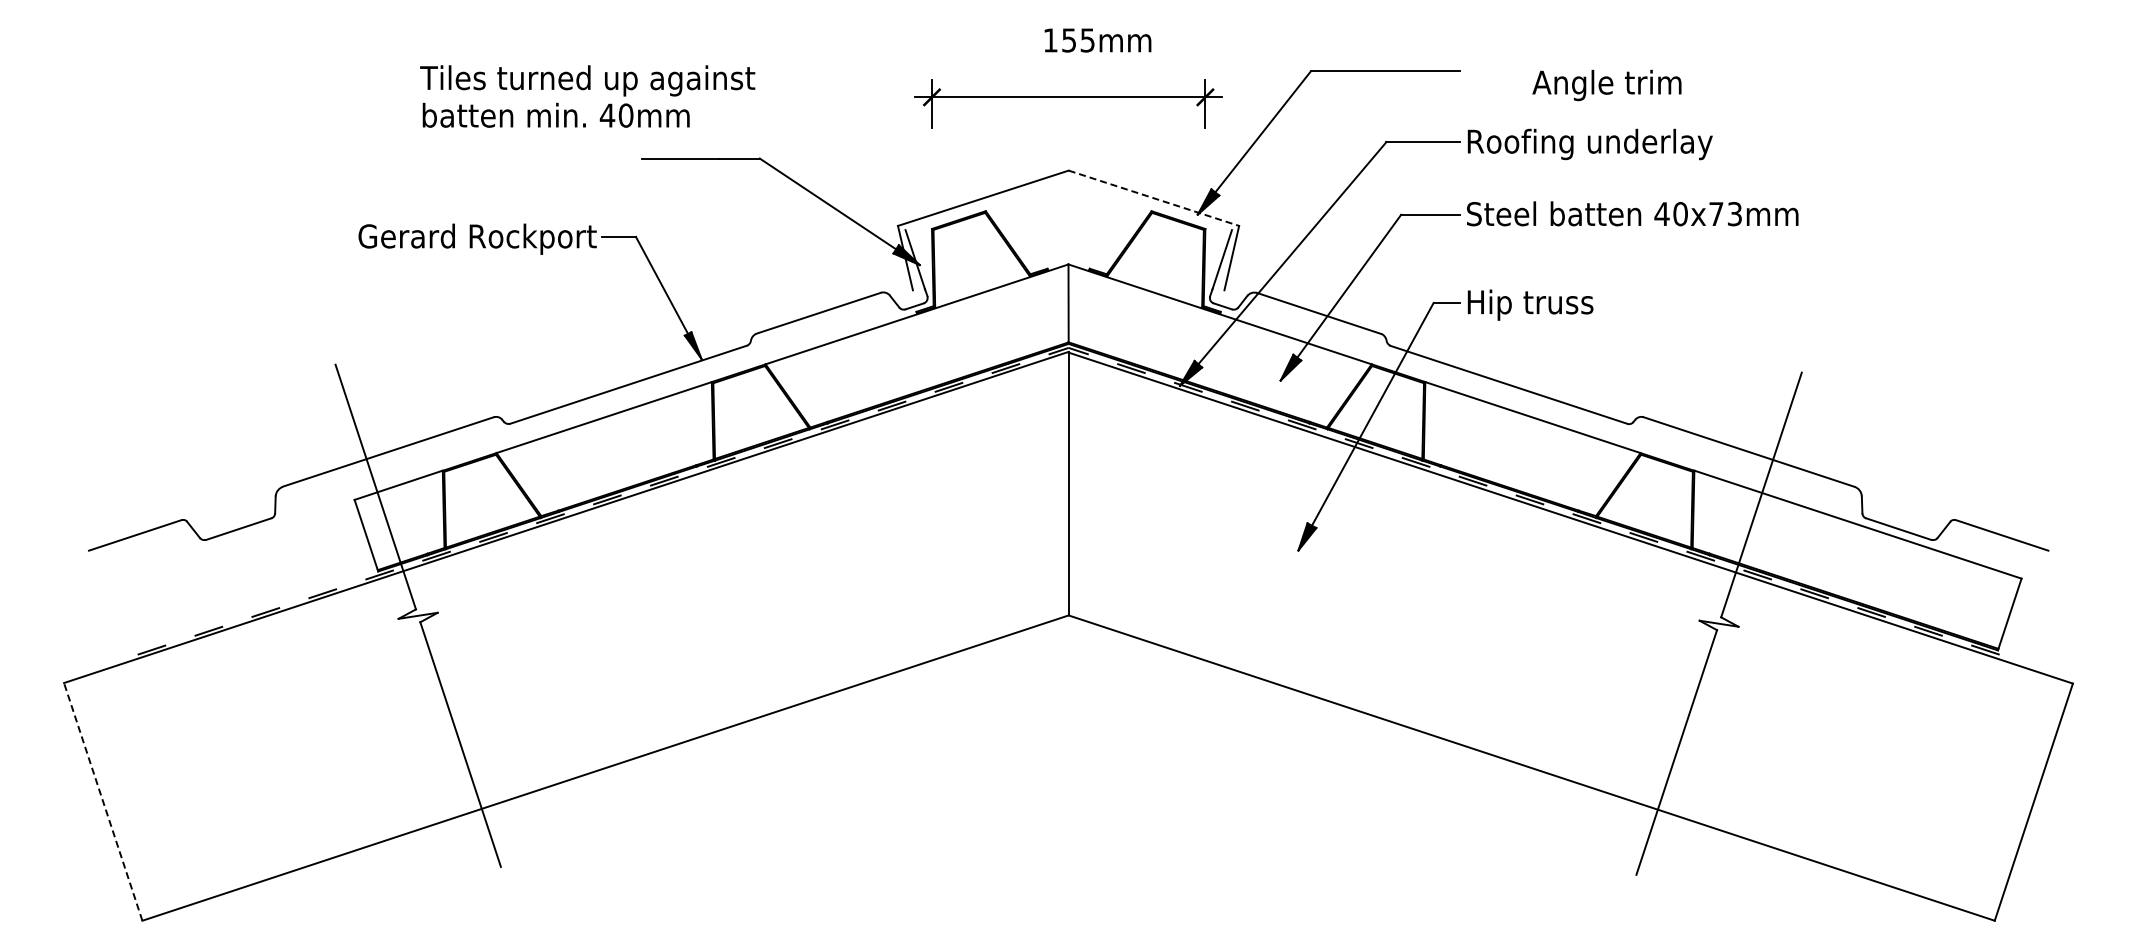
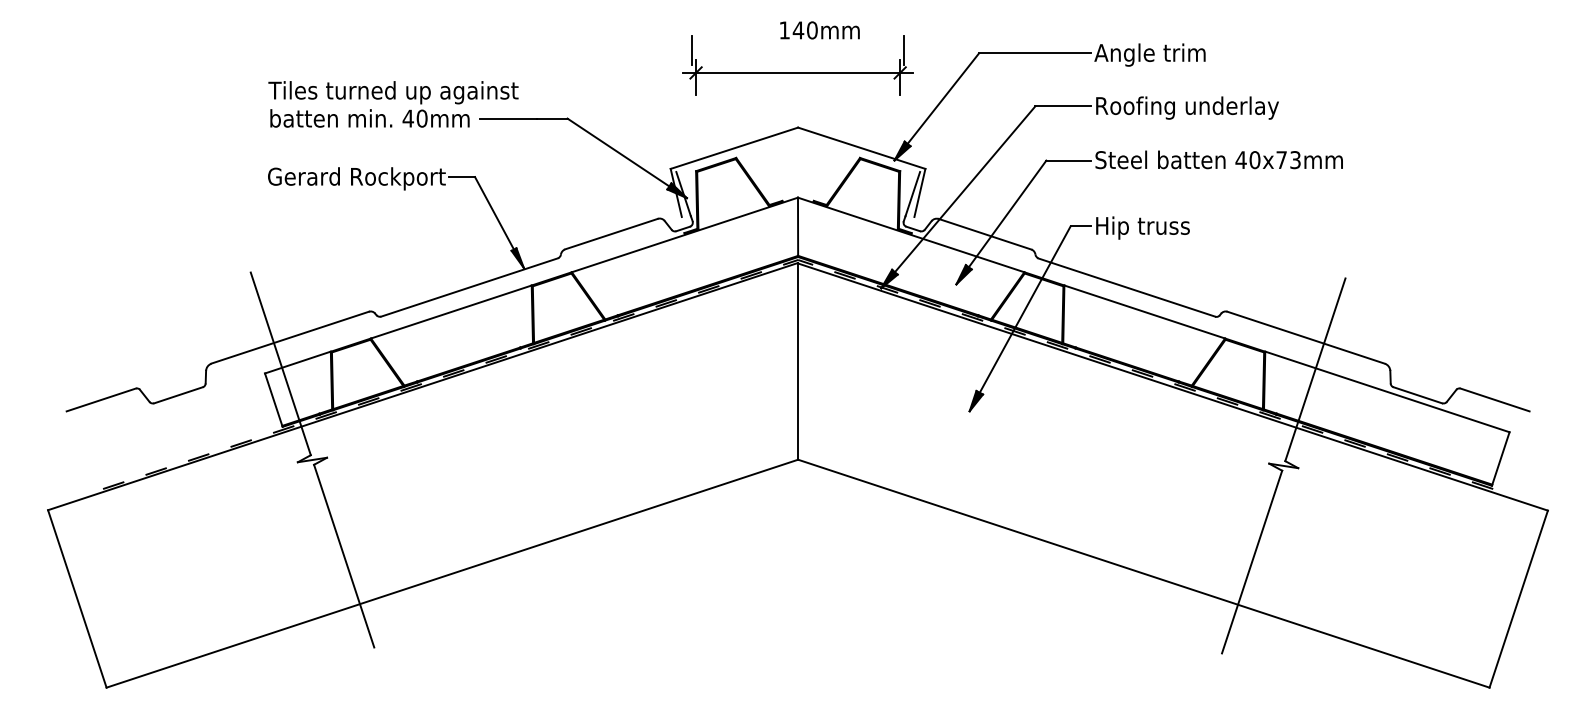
text: (1078, 40) -> (805, 30), 155mm^_ -> 140mm^_
line: (927, 67) -> (692, 50), added
line: (1210, 67) -> (904, 50), added
text: (1606, 85) -> (1149, 55), moved
text: (587, 96) -> (393, 104), moved
line: (1153, 198) -> (861, 148), dashed -> solid
line: (103, 801) -> (77, 598), dashed -> solid

